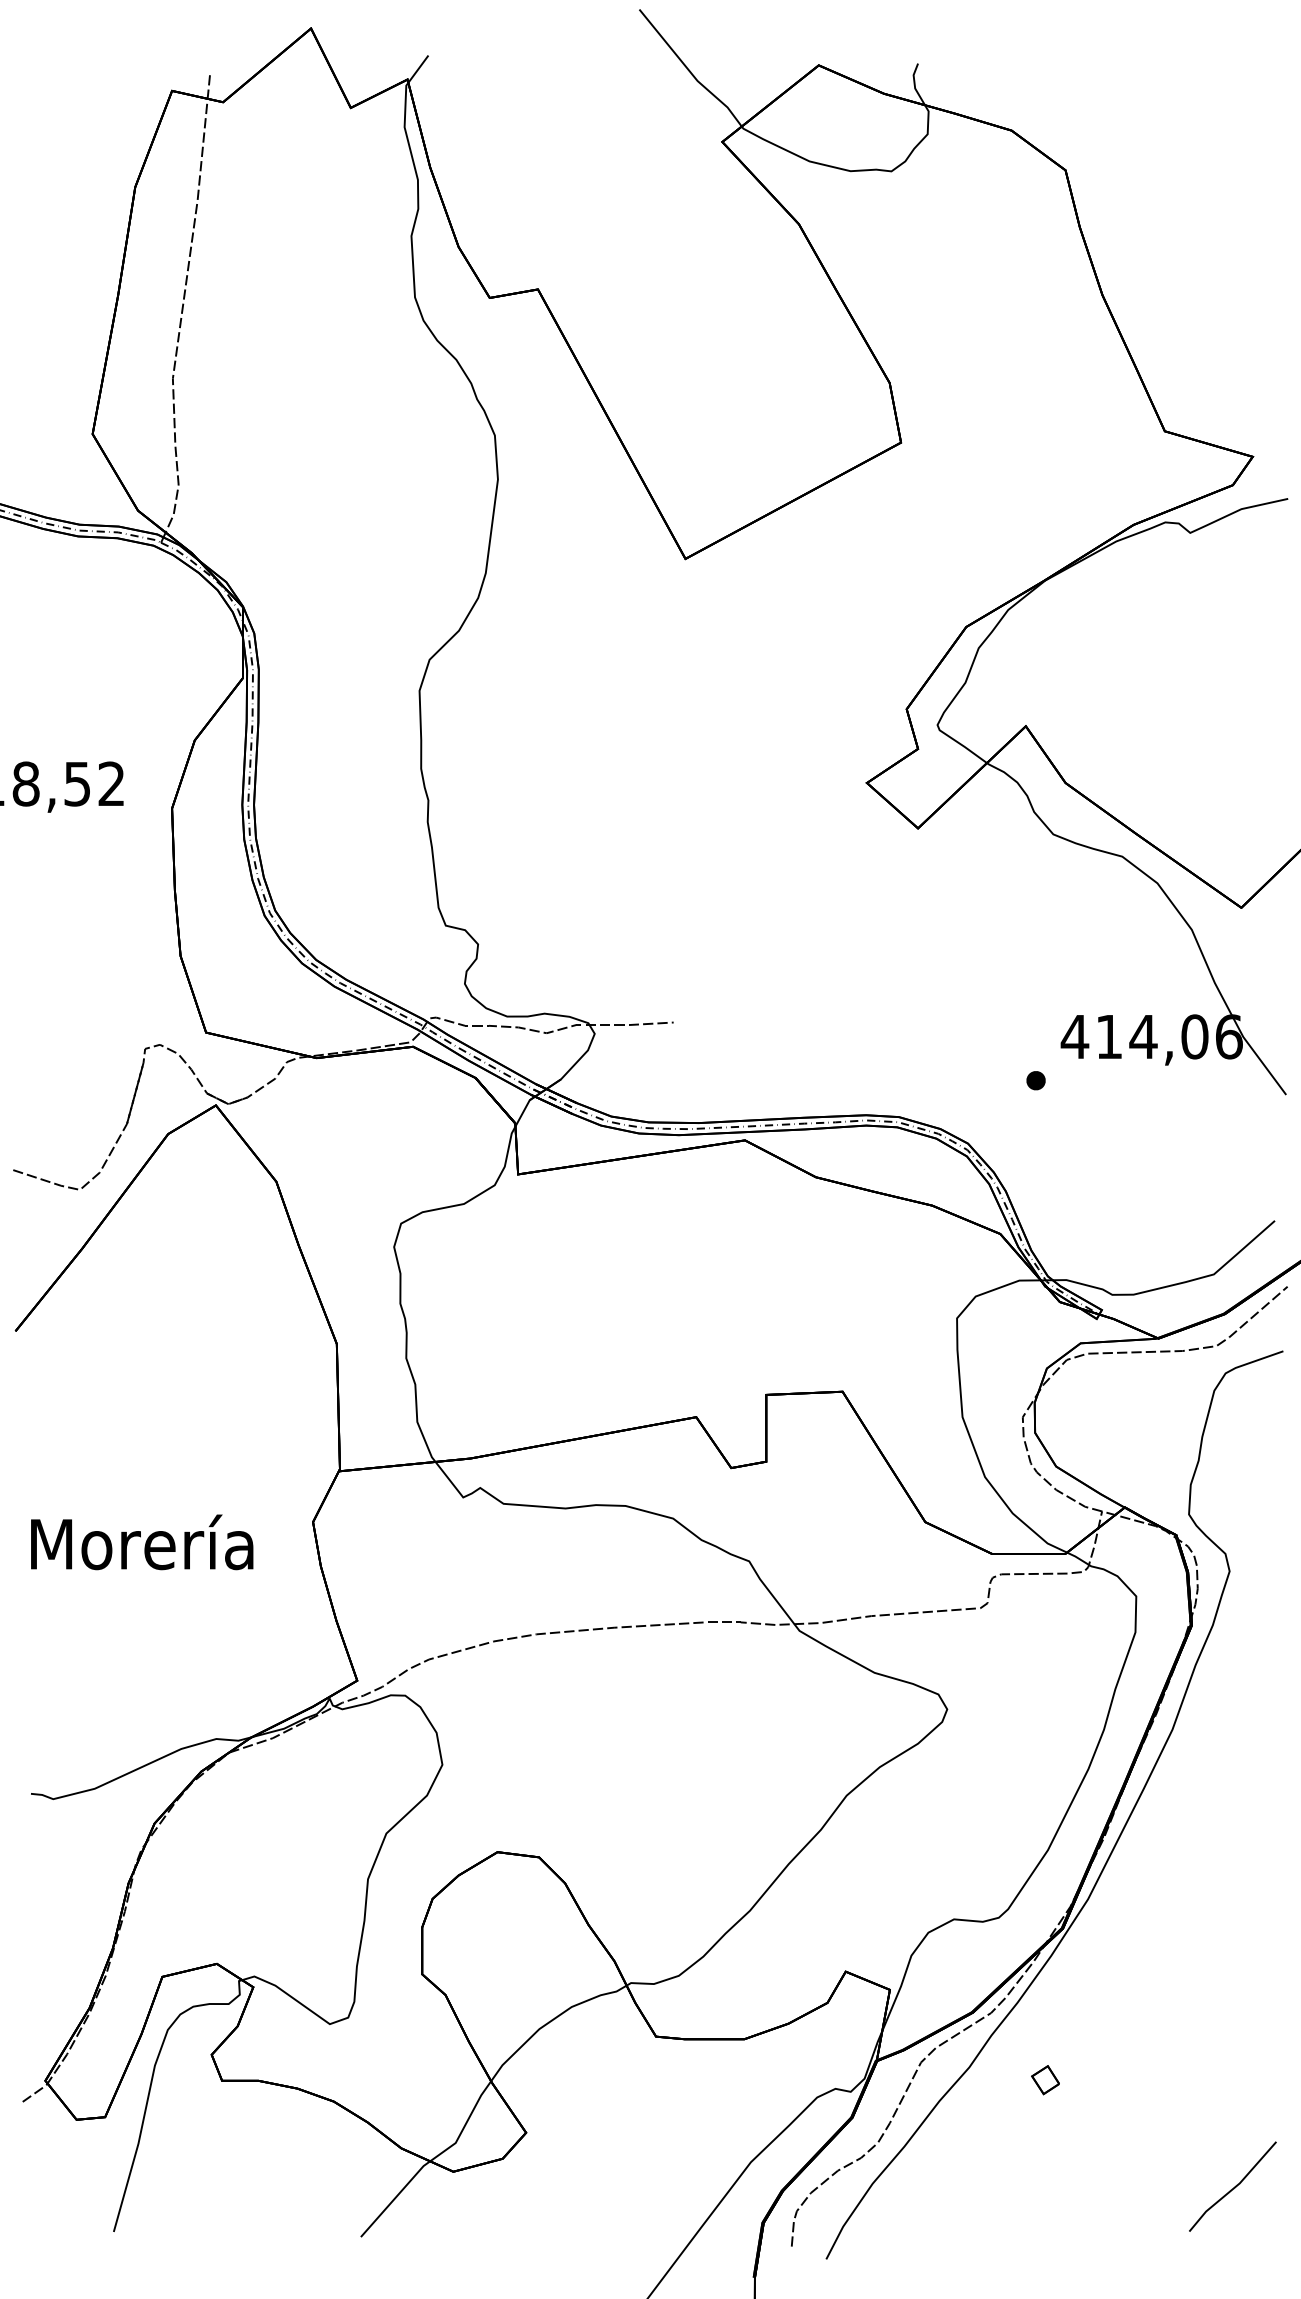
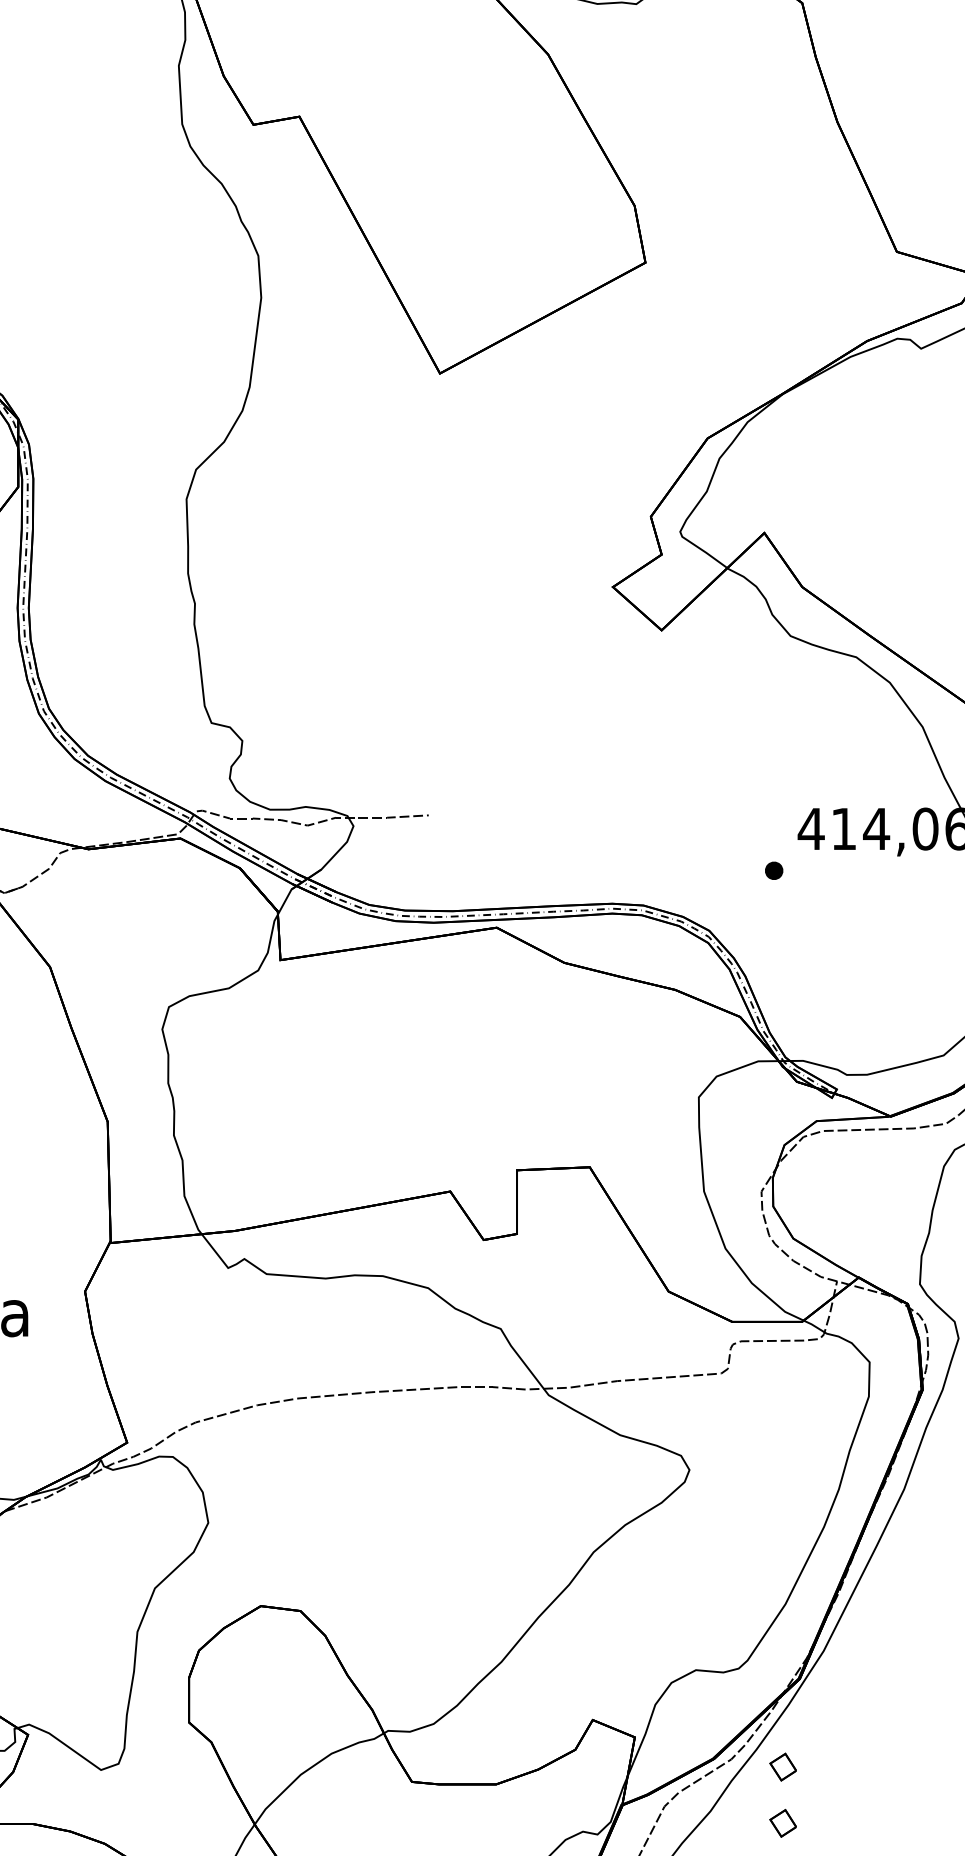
part: (1045, 2021) -> (783, 1767), added

